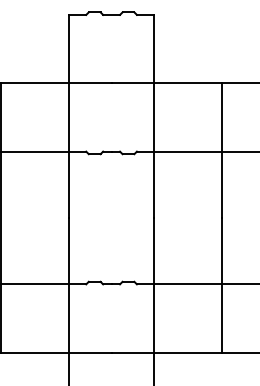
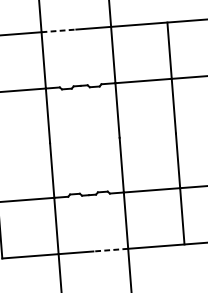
line: (90, 83) -> (58, 31), solid -> dashed
line: (132, 352) -> (110, 249), solid -> dashed

